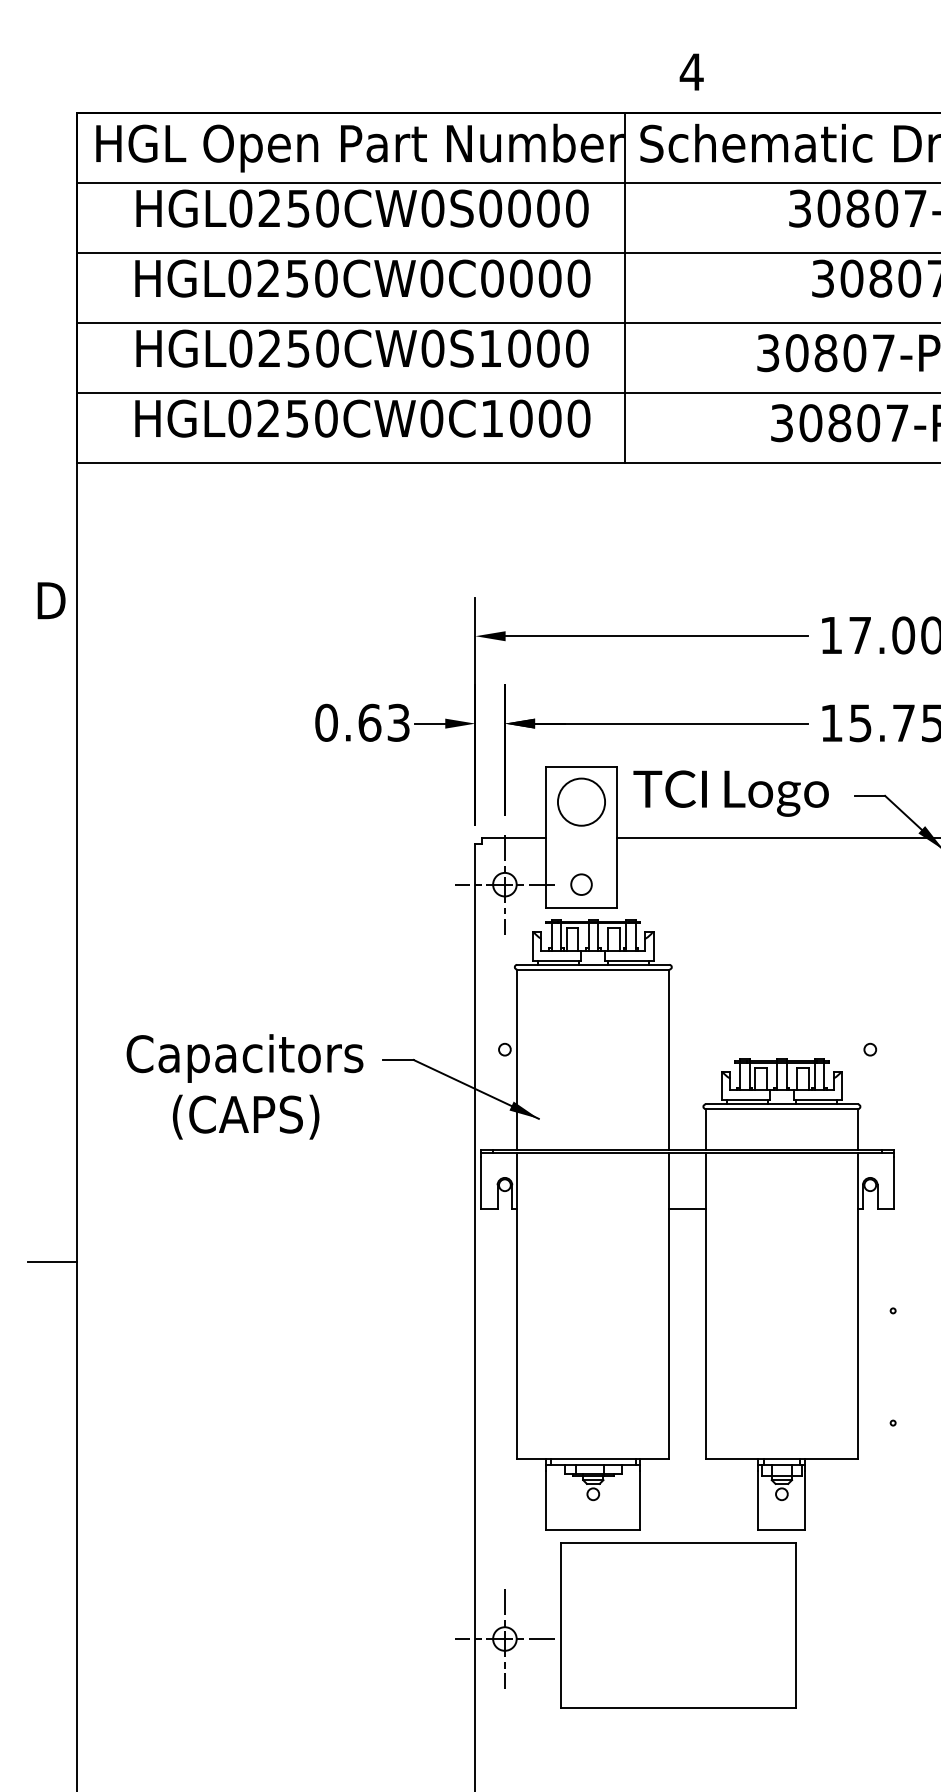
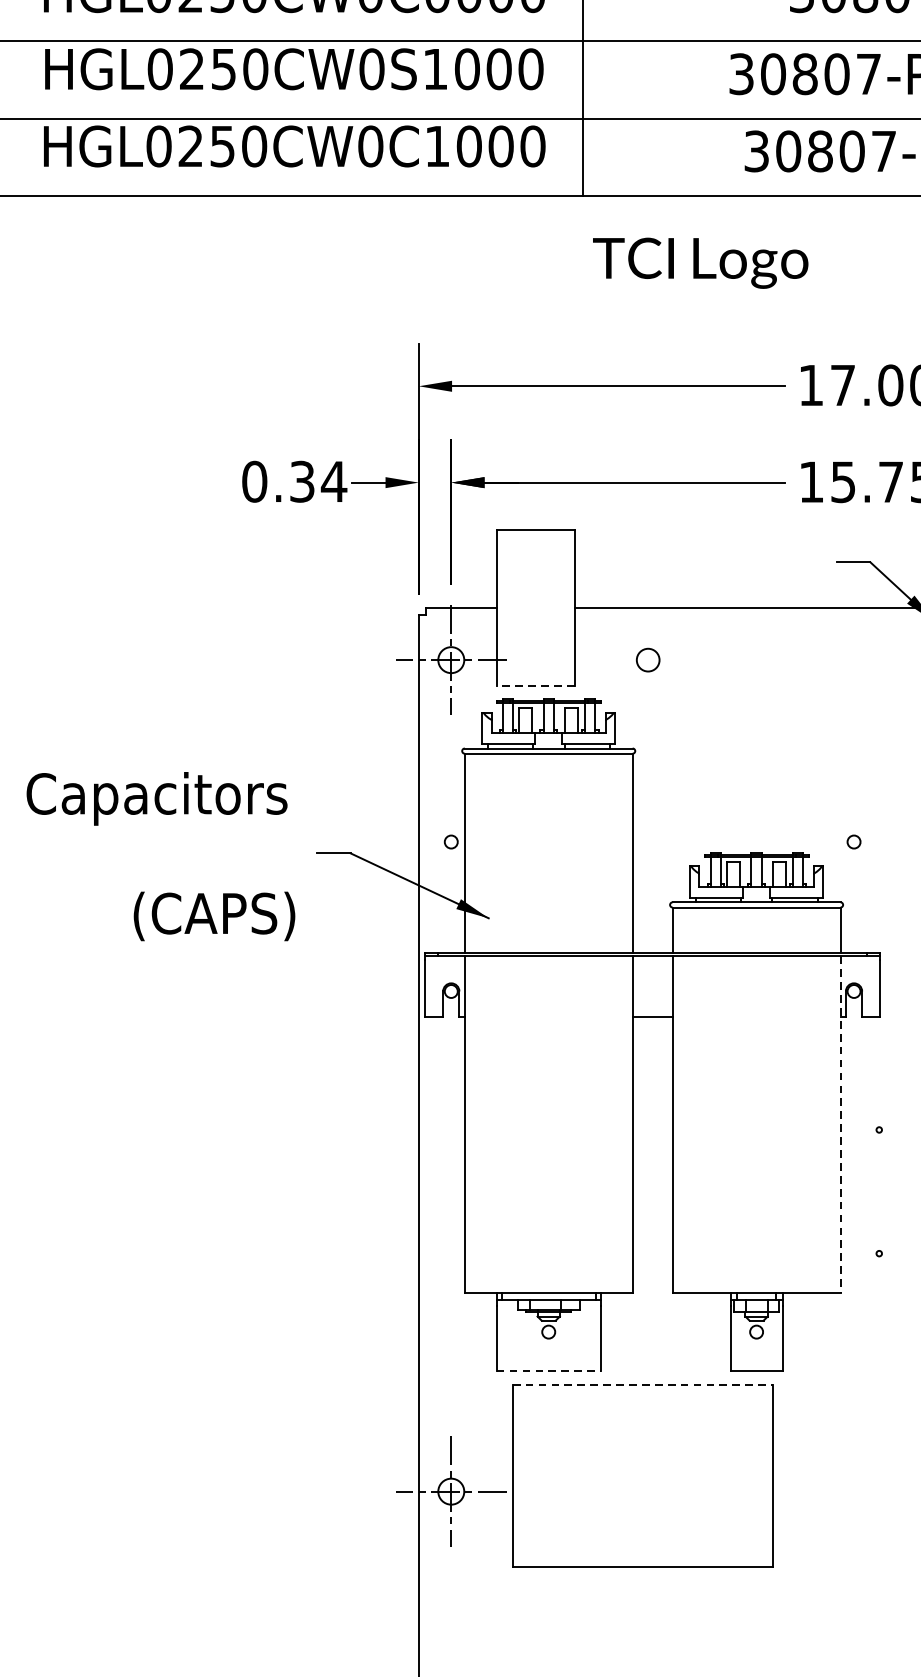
text: (384, 722) -> (318, 481), 0.63 -> 0.34
text: (730, 793) -> (699, 263), moved
circle: (581, 801) -> (535, 568), removed
circle: (581, 884) -> (648, 659), moved
line: (581, 908) -> (535, 686), solid -> dashed
text: (244, 1058) -> (156, 798), moved
text: (246, 1116) -> (214, 915), moved
line: (858, 1306) -> (841, 1125), solid -> dashed
line: (593, 1529) -> (548, 1370), solid -> dashed
line: (678, 1542) -> (642, 1385), solid -> dashed

